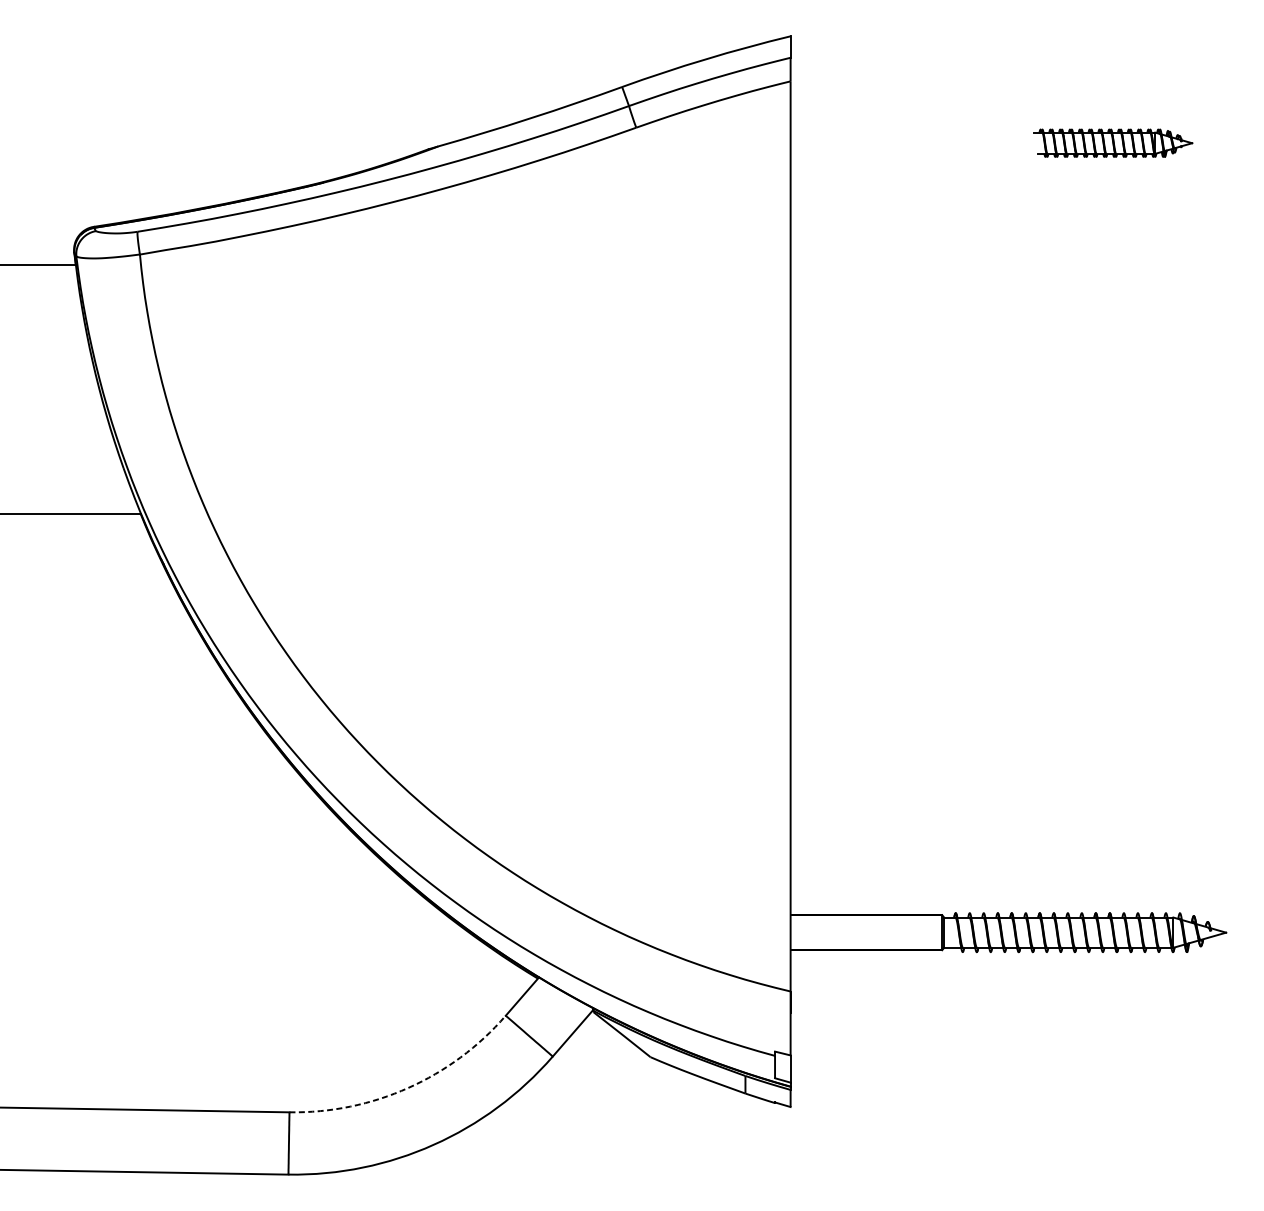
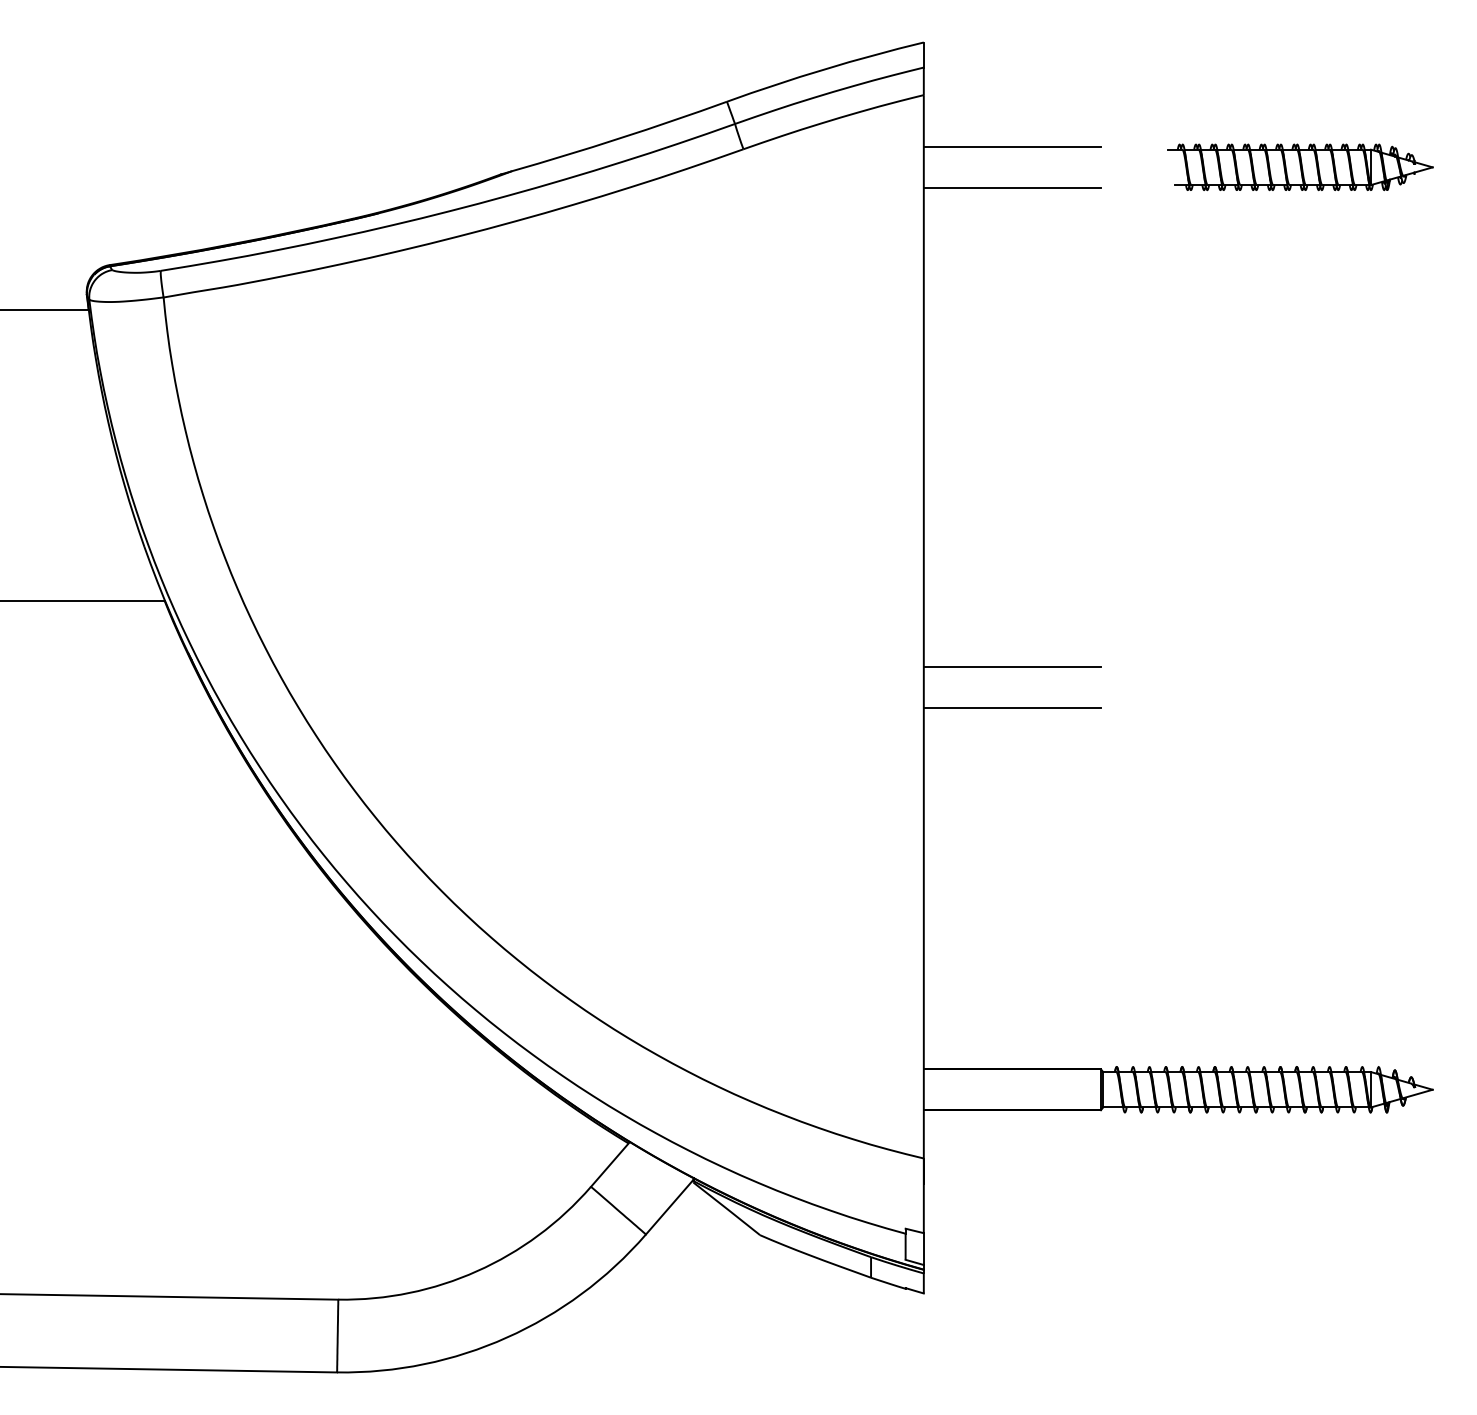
line: (865, 125) -> (1011, 146), added
part: (1113, 143) -> (1300, 167), size x1.43
line: (865, 160) -> (1011, 187), added
line: (865, 570) -> (1011, 666), added
line: (865, 605) -> (1011, 707), added
arc: (408, 1088) -> (477, 1271), dashed -> solid

